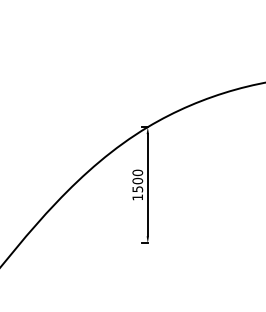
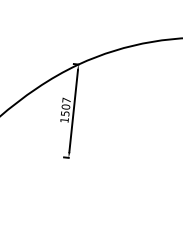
text: (137, 172) -> (66, 100), 1500 -> 1507

